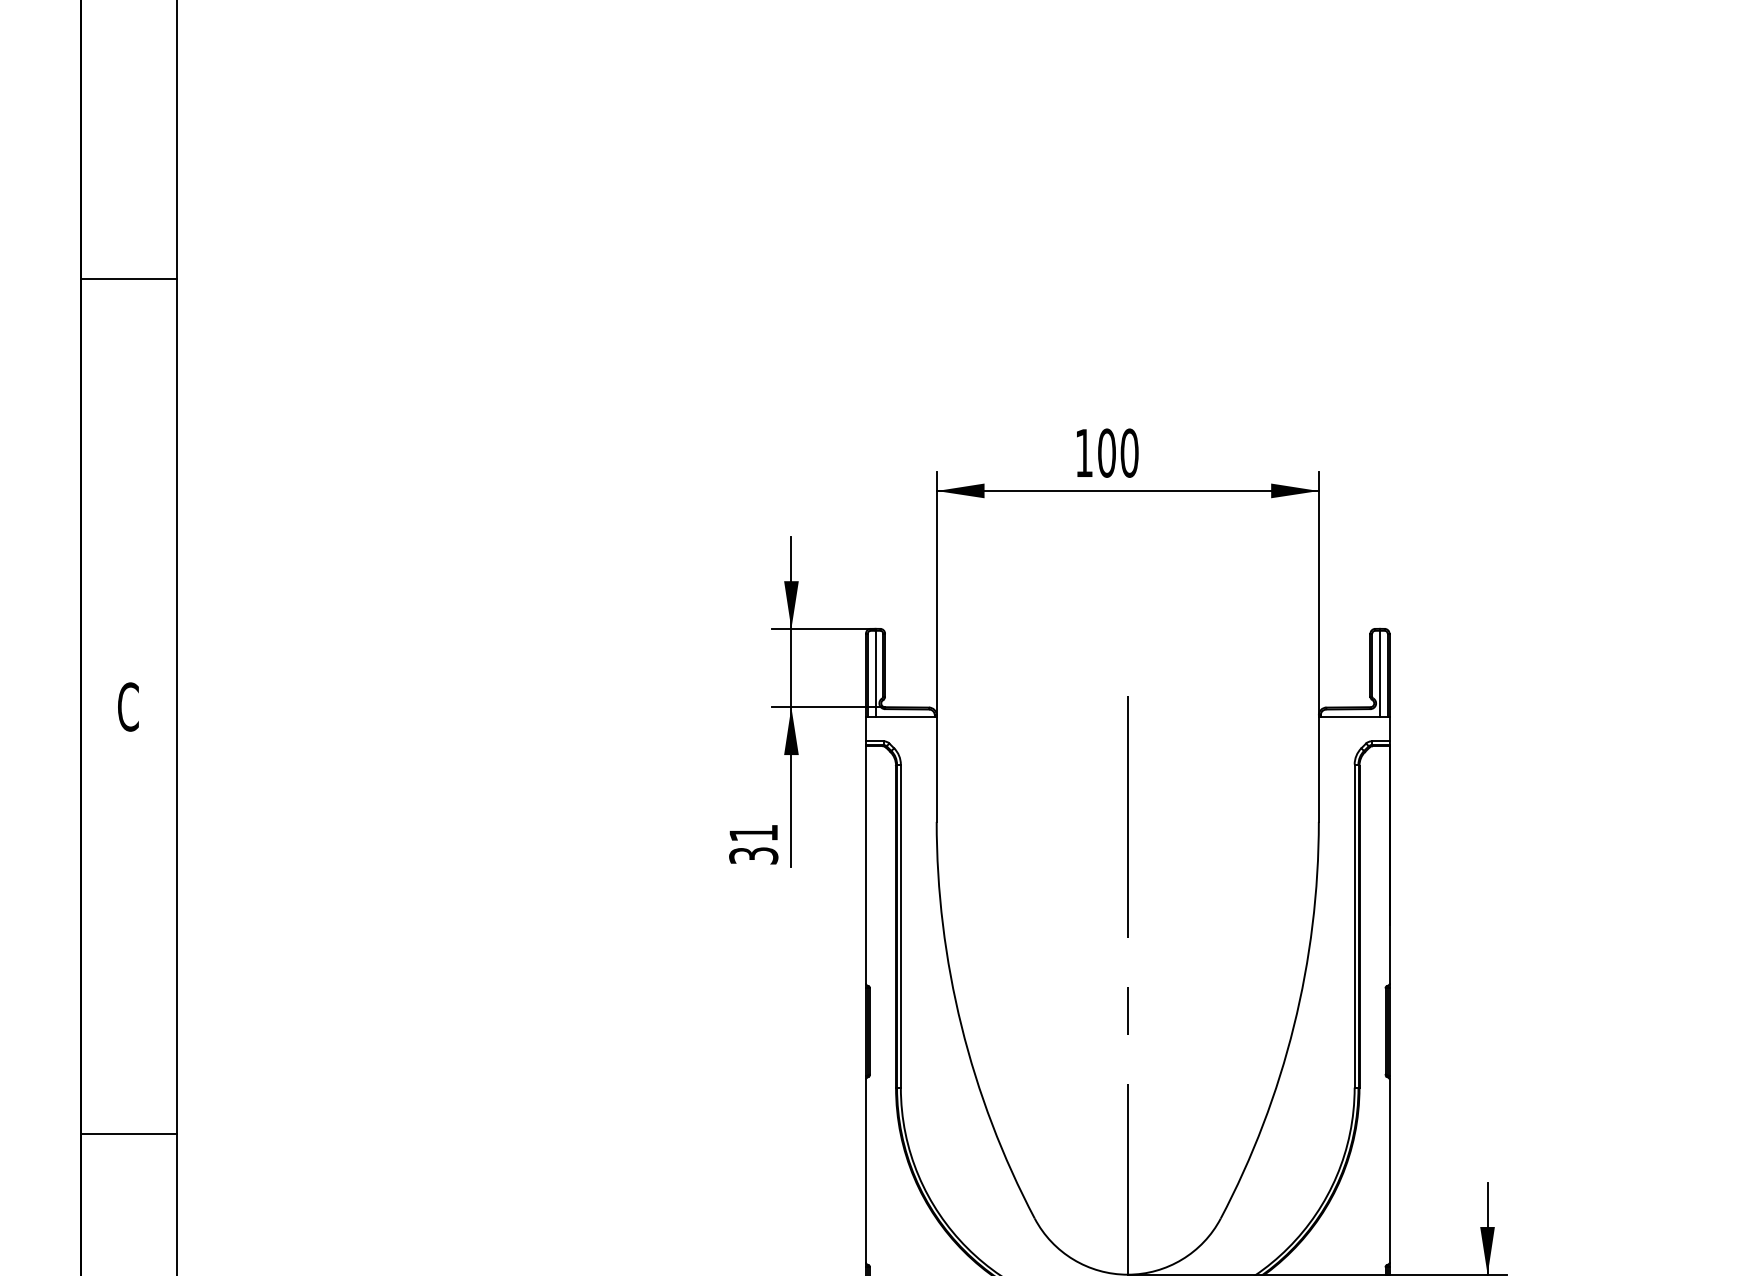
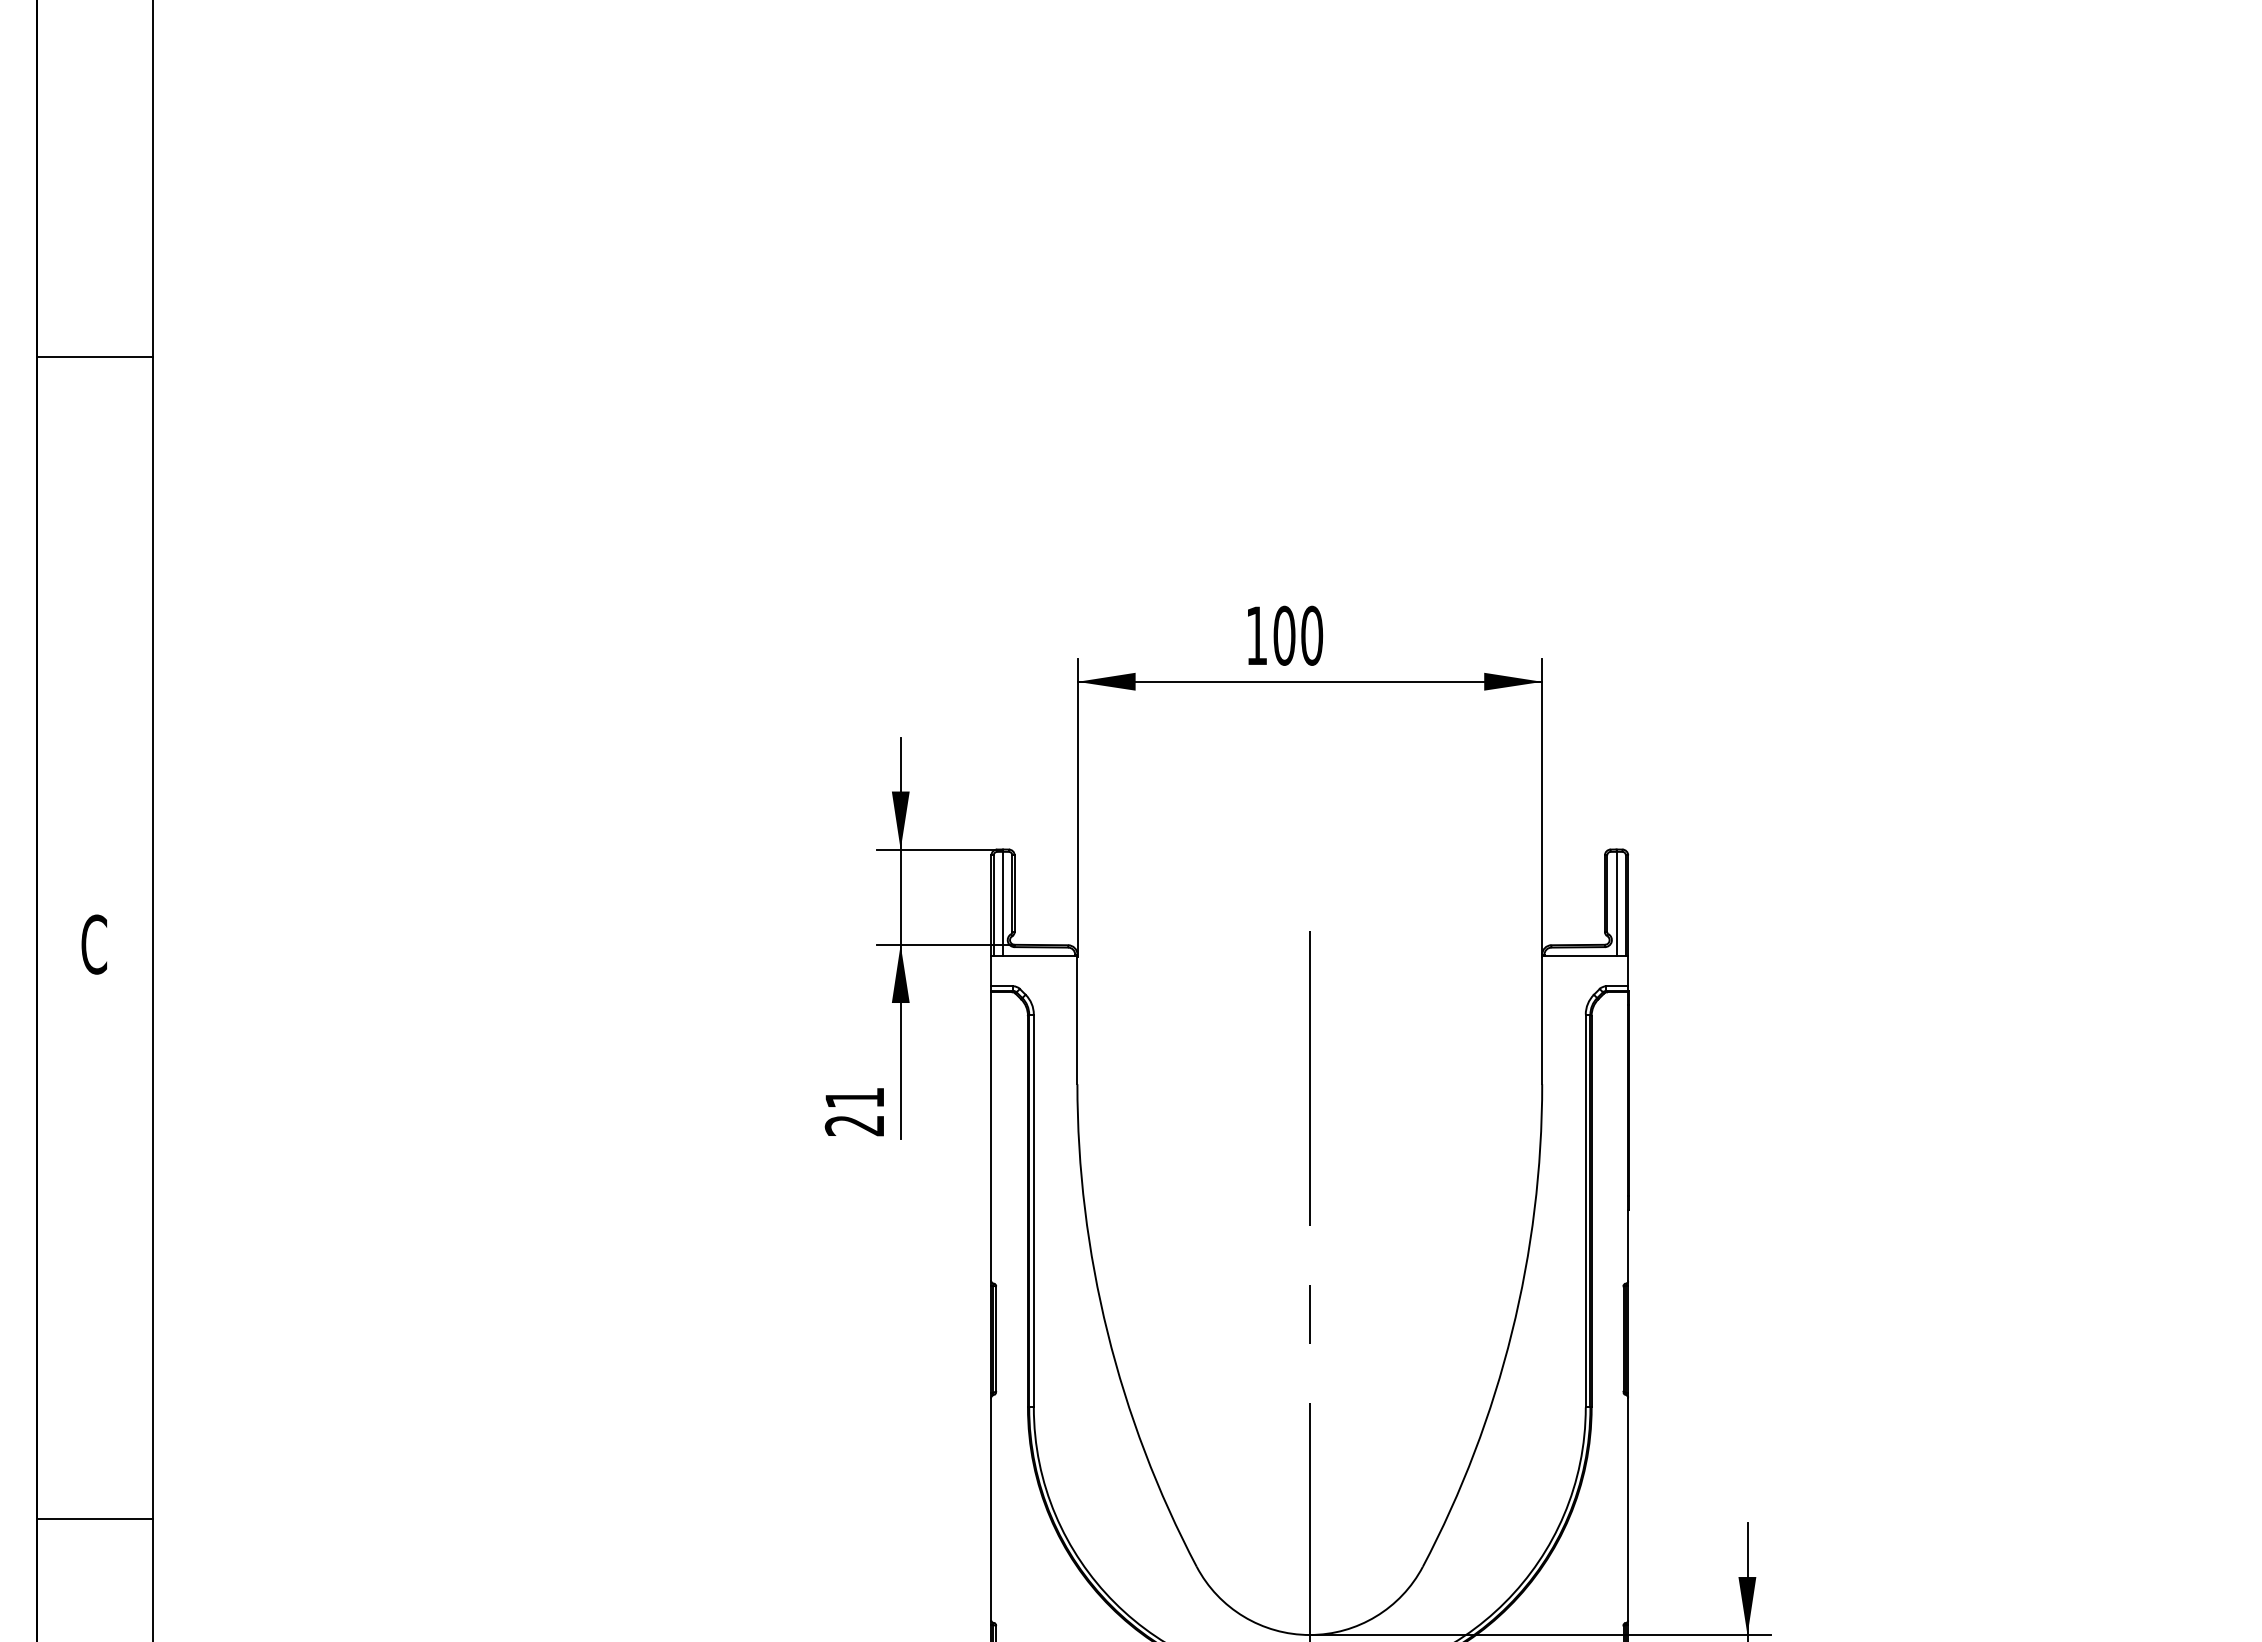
line: (128, 279) -> (94, 357), moved
text: (753, 855) -> (854, 1125), 31 -> 21
line: (128, 1134) -> (94, 1519), moved

